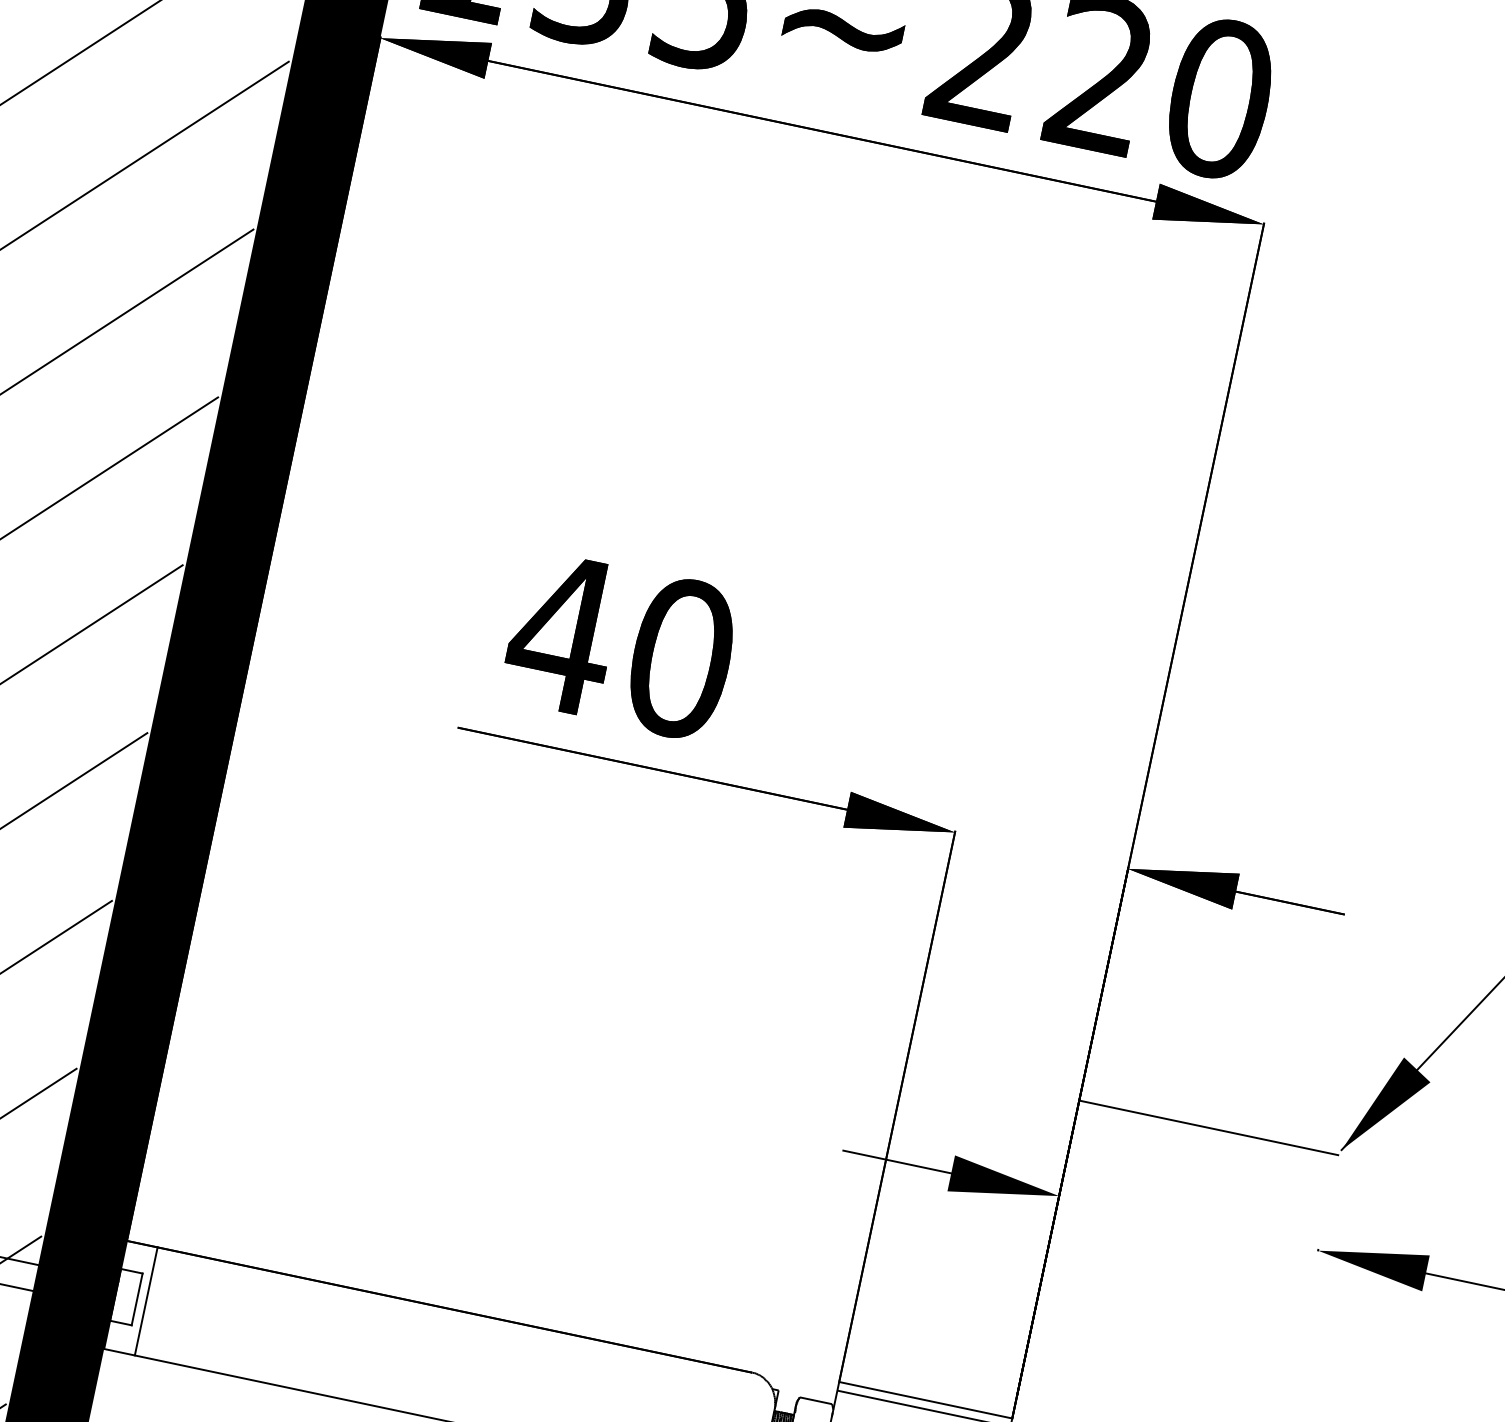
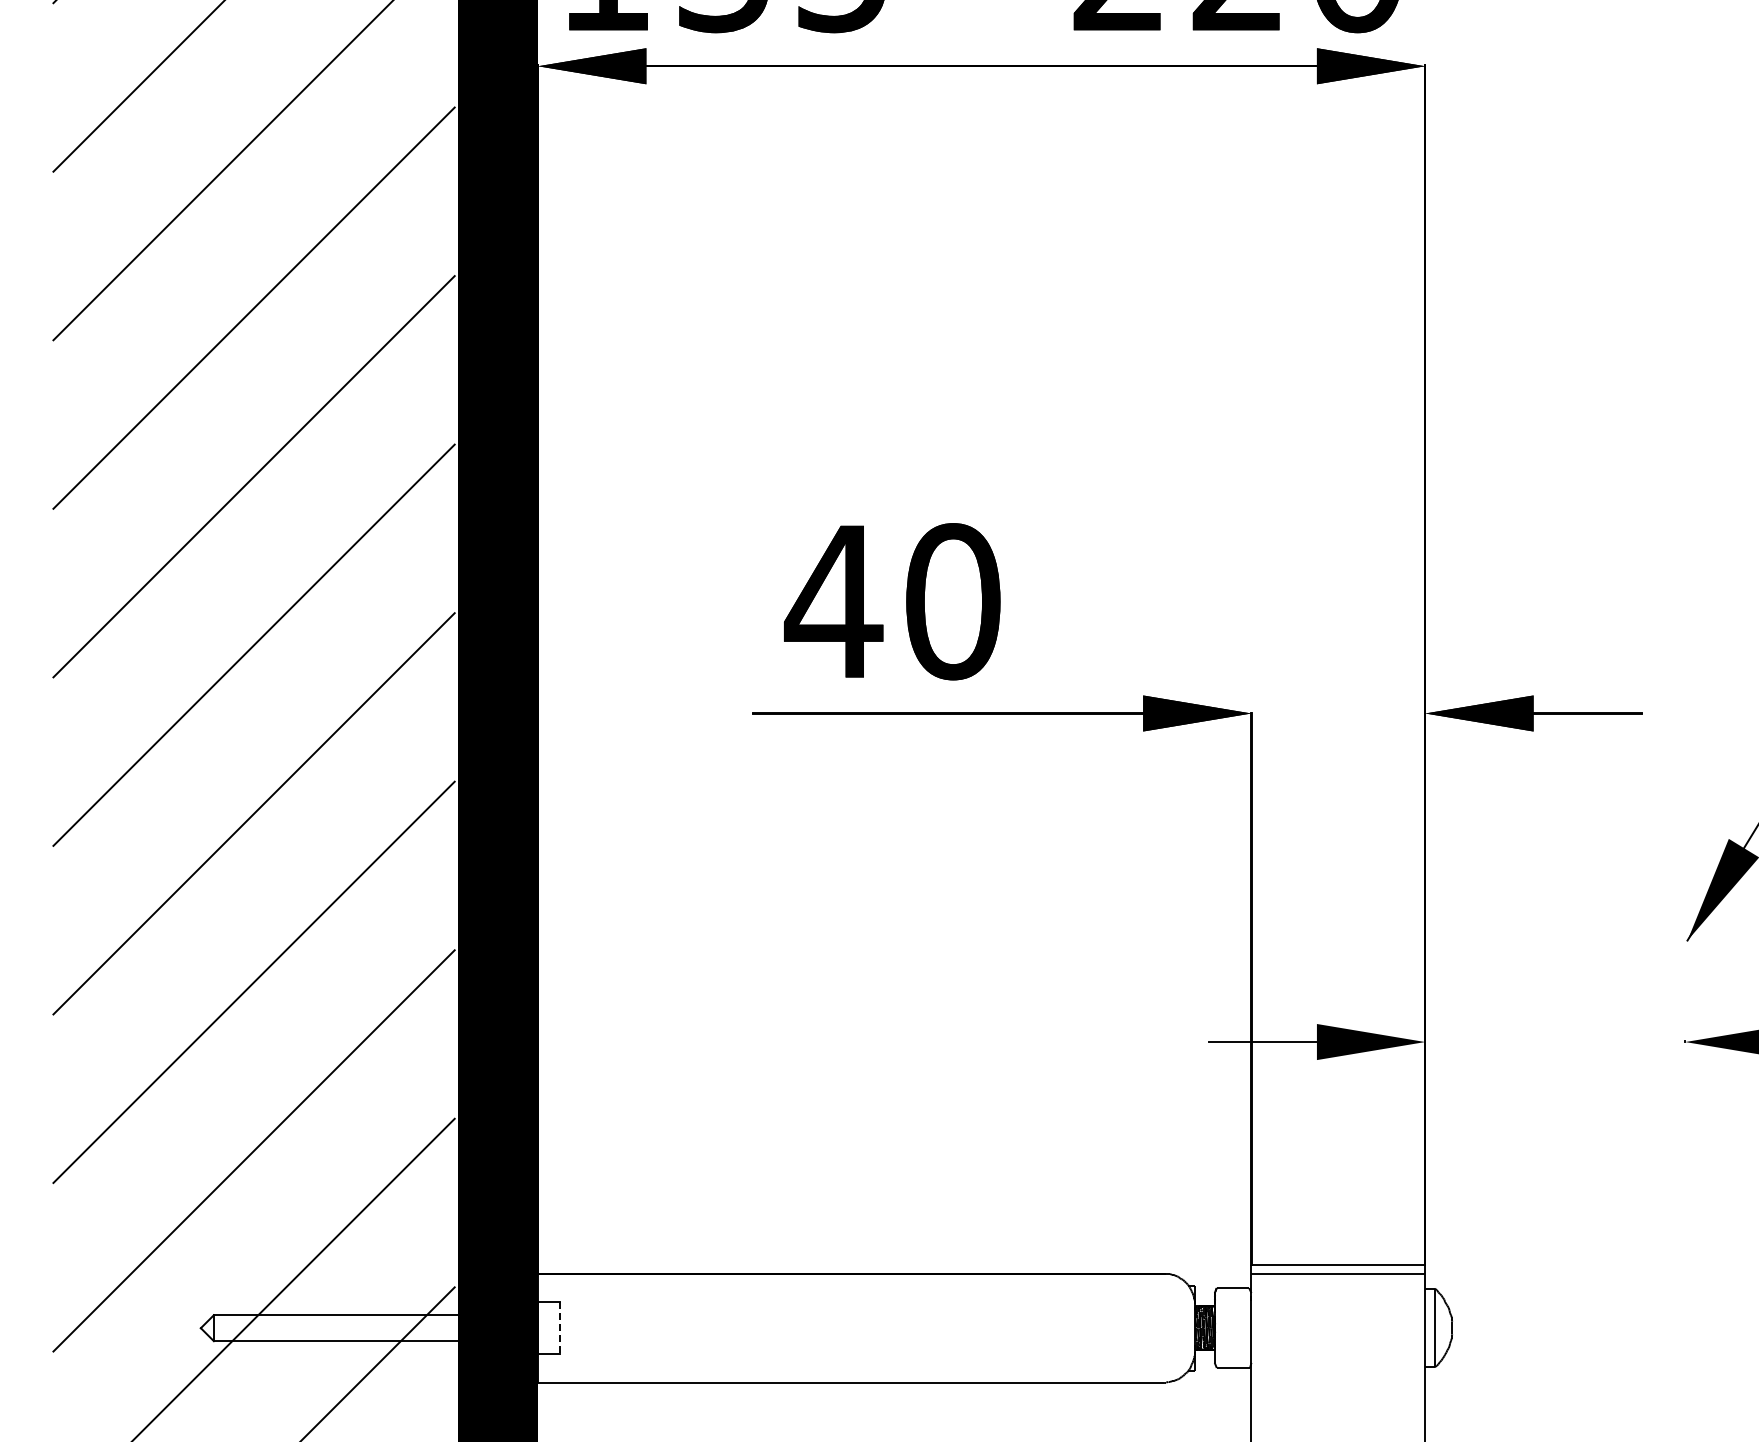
line: (1208, 1128) -> (1555, 946), removed
line: (136, 1299) -> (559, 1328), solid -> dashed
line: (145, 1301) -> (568, 1328), removed

